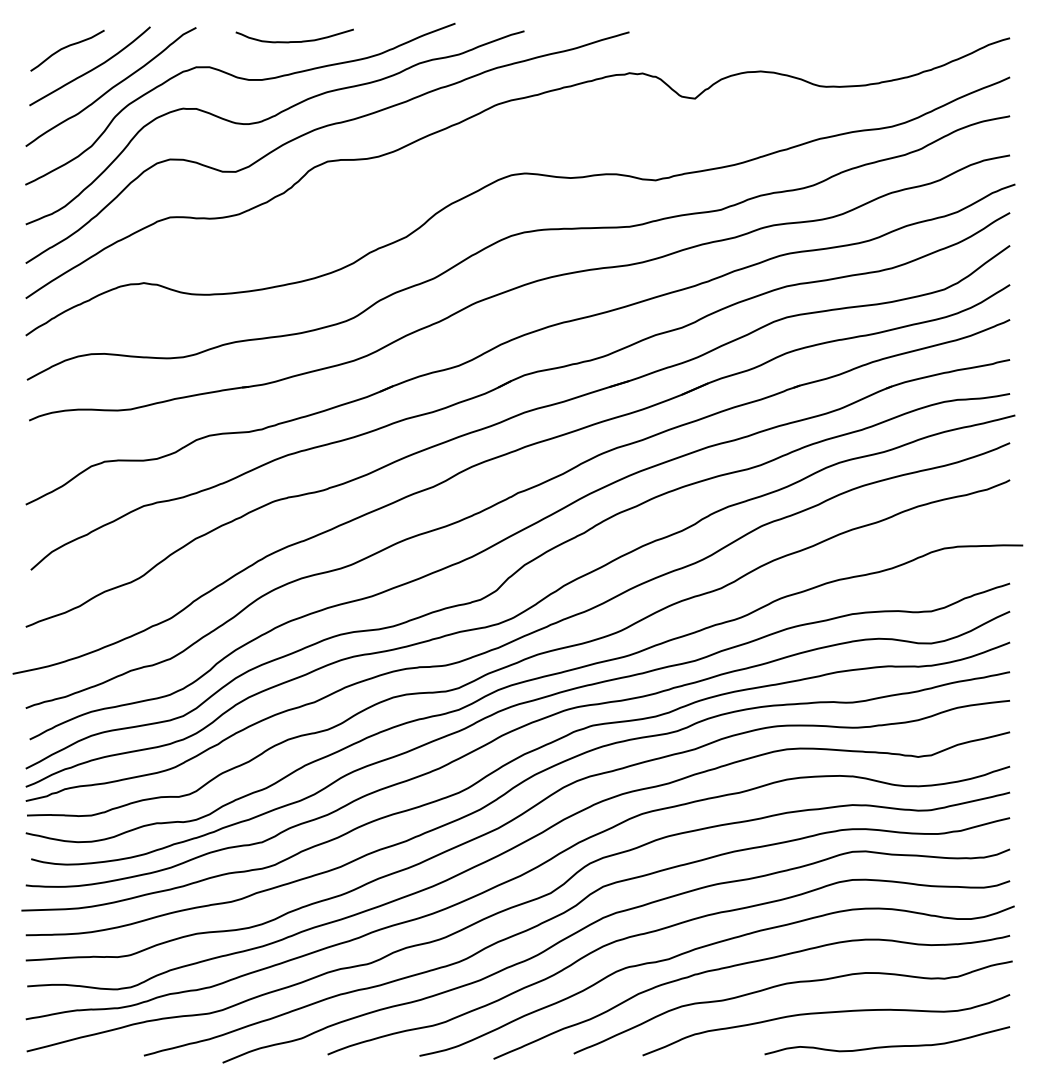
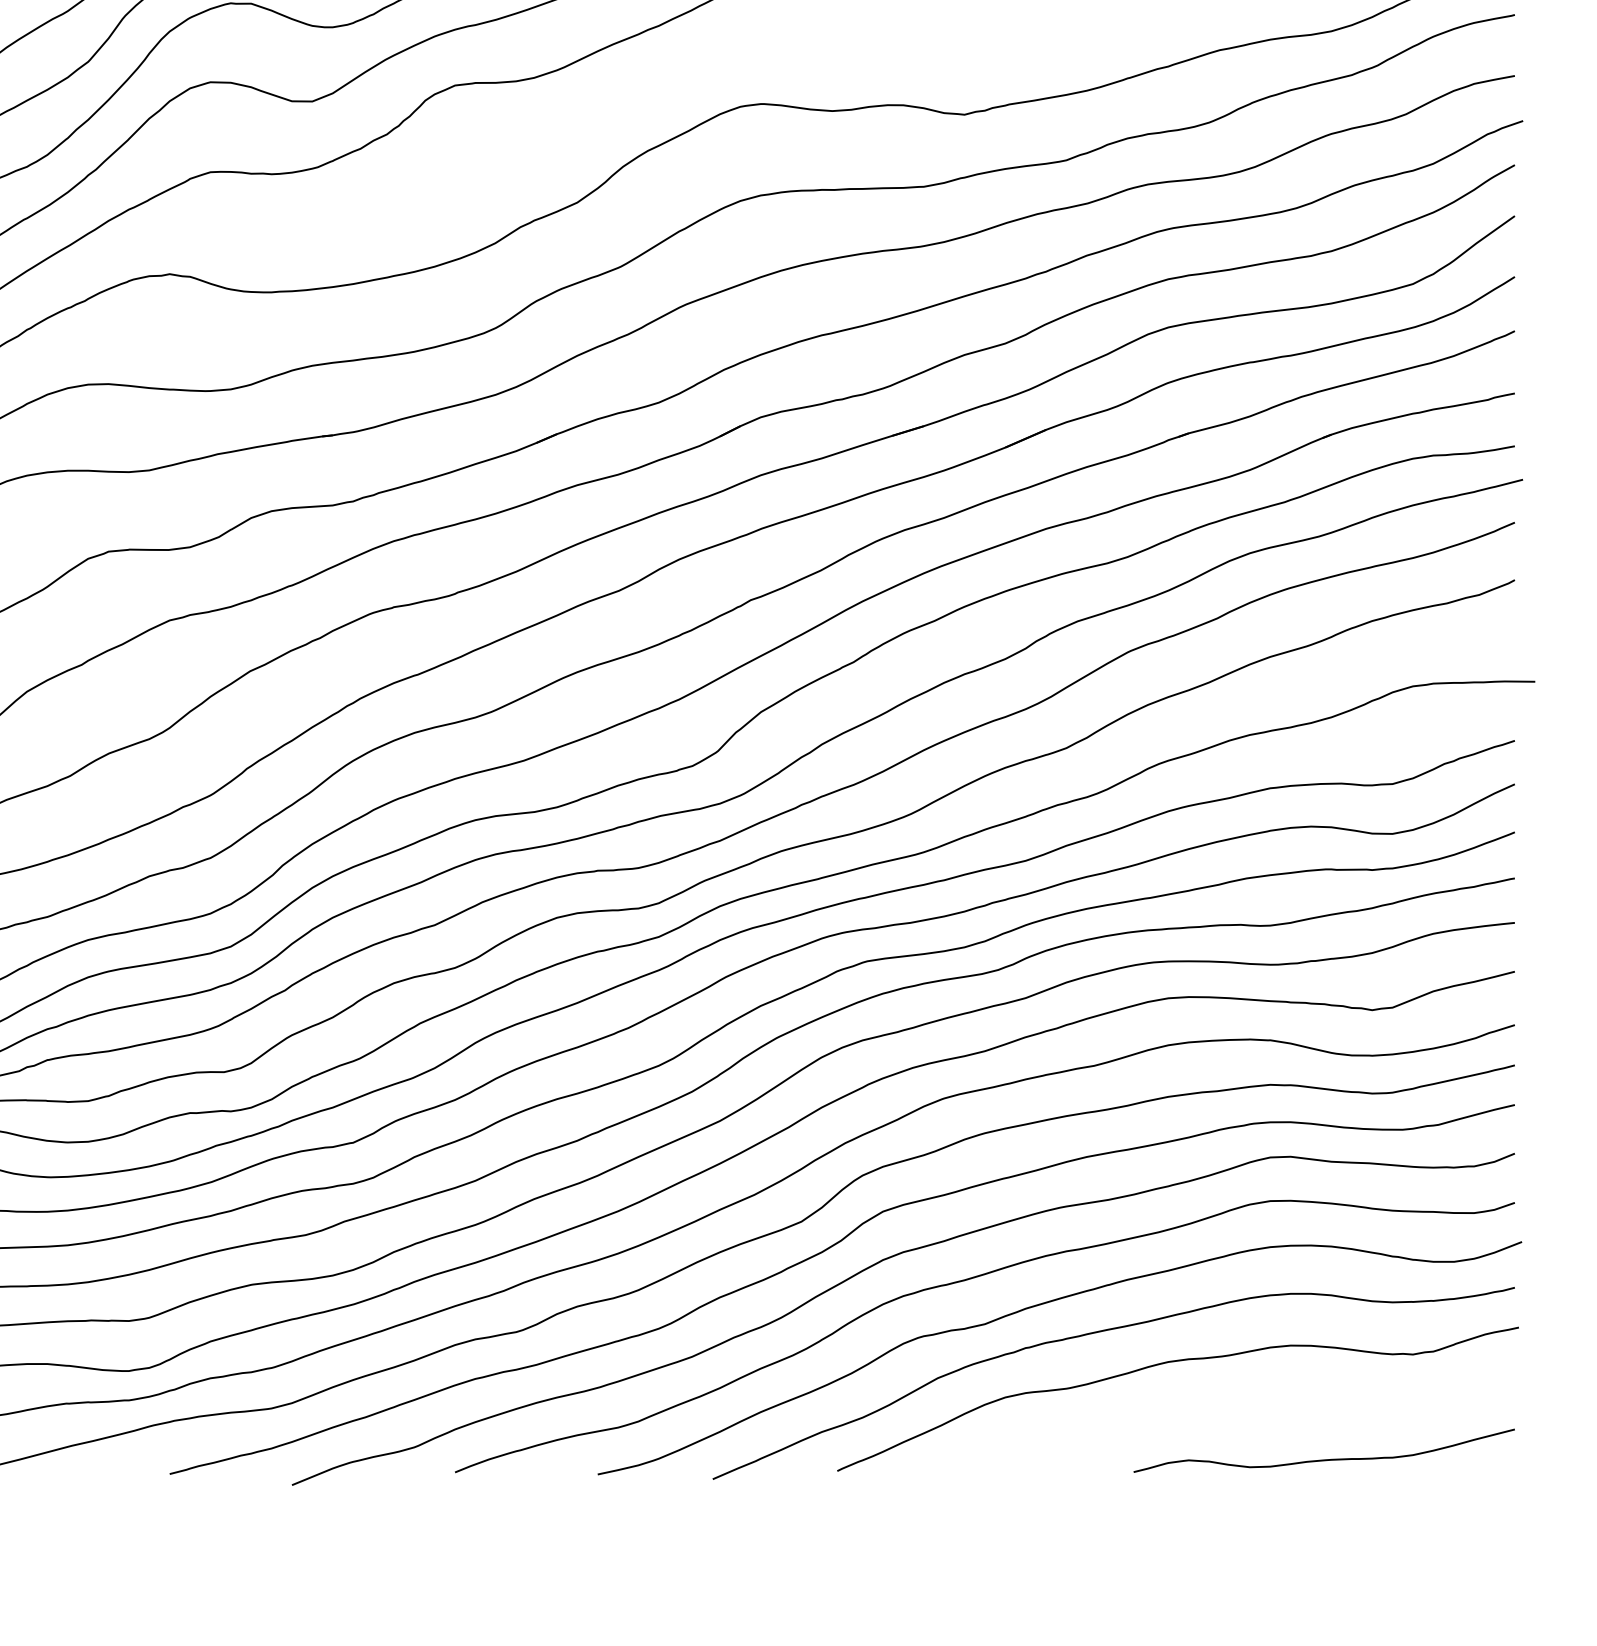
curve: (826, 1013) -> (1229, 1408), removed

